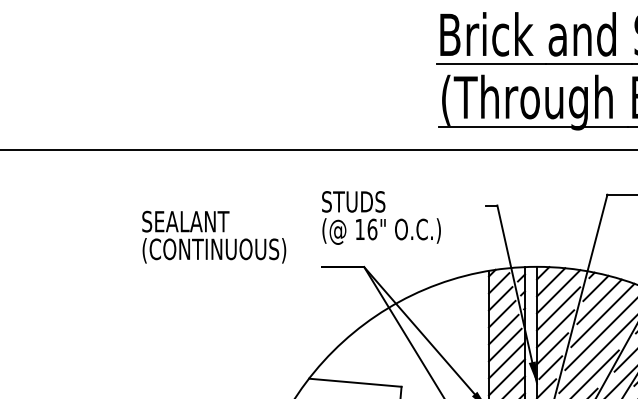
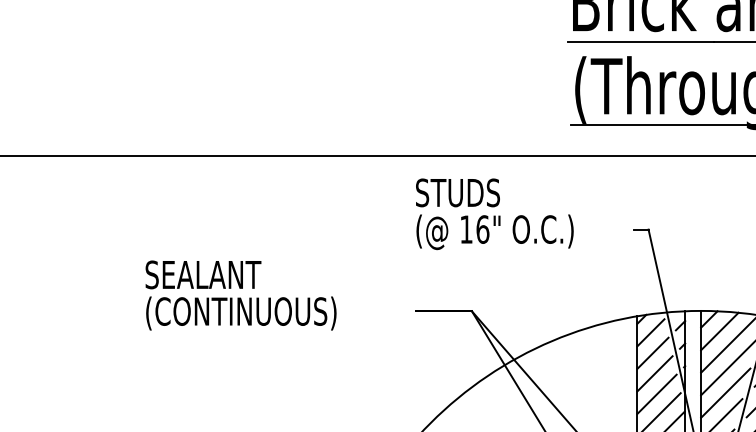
text: (381, 217) -> (494, 213), moved
text: (214, 236) -> (241, 294), moved

